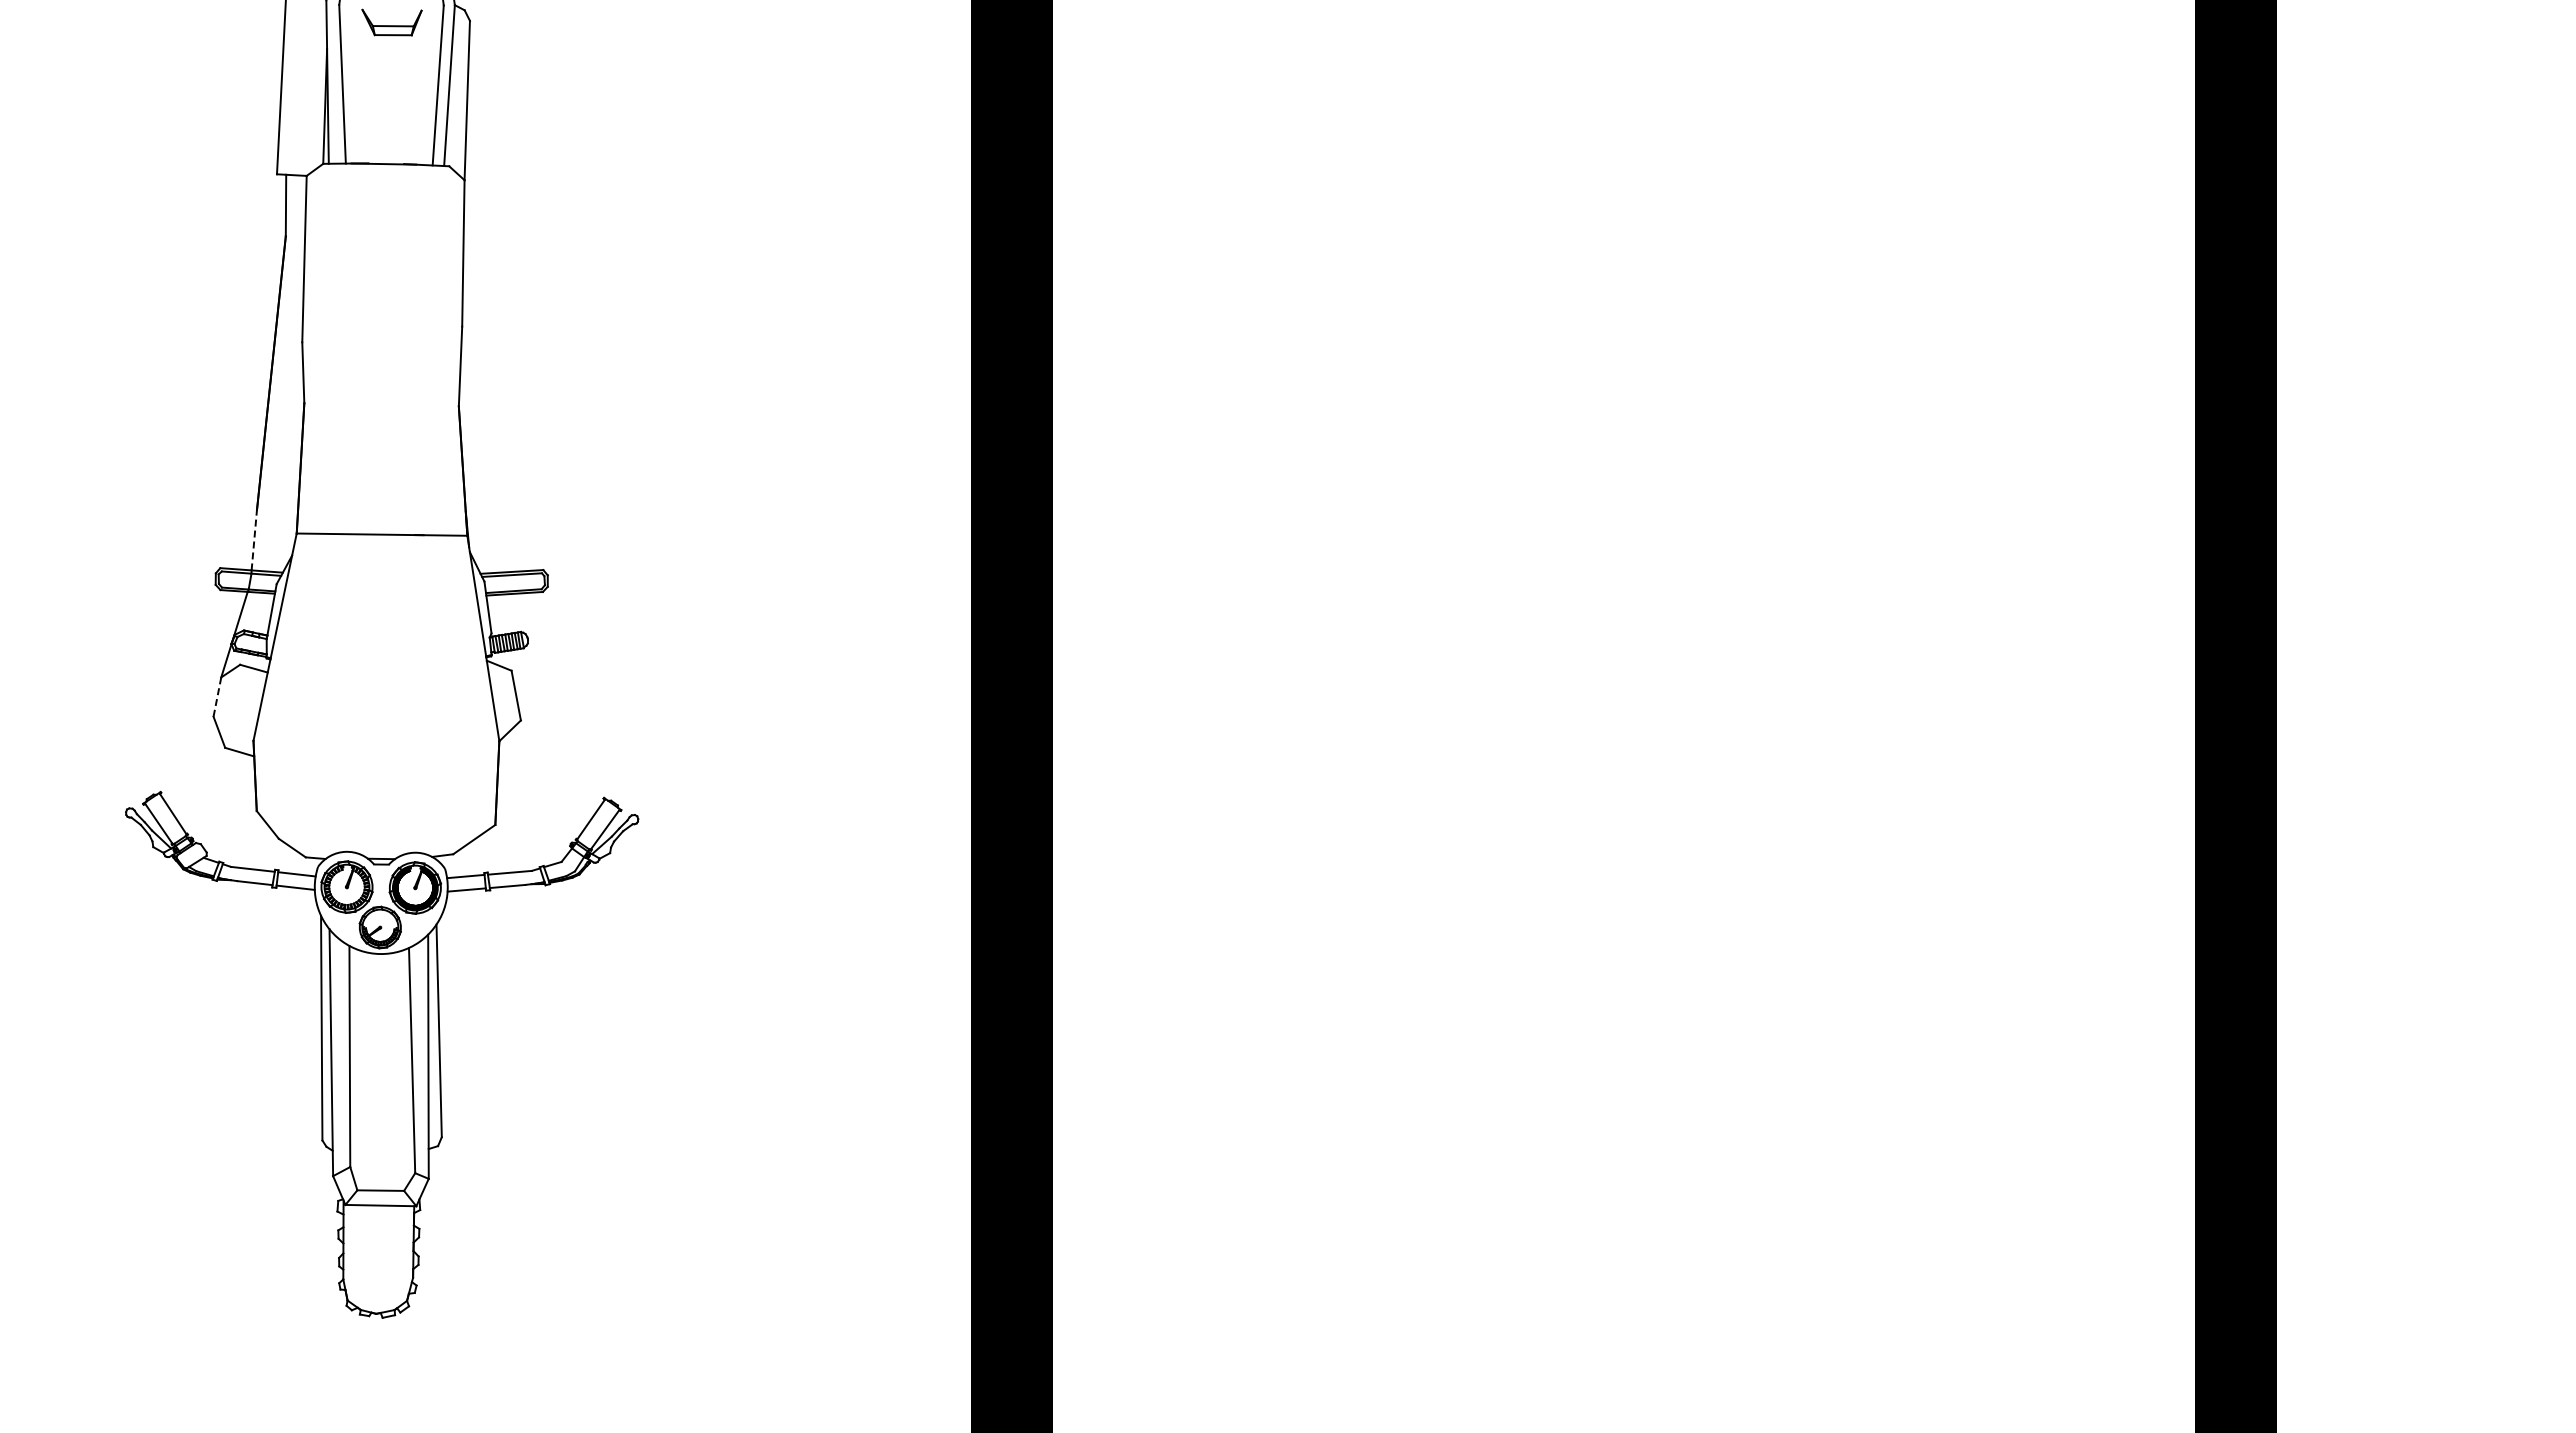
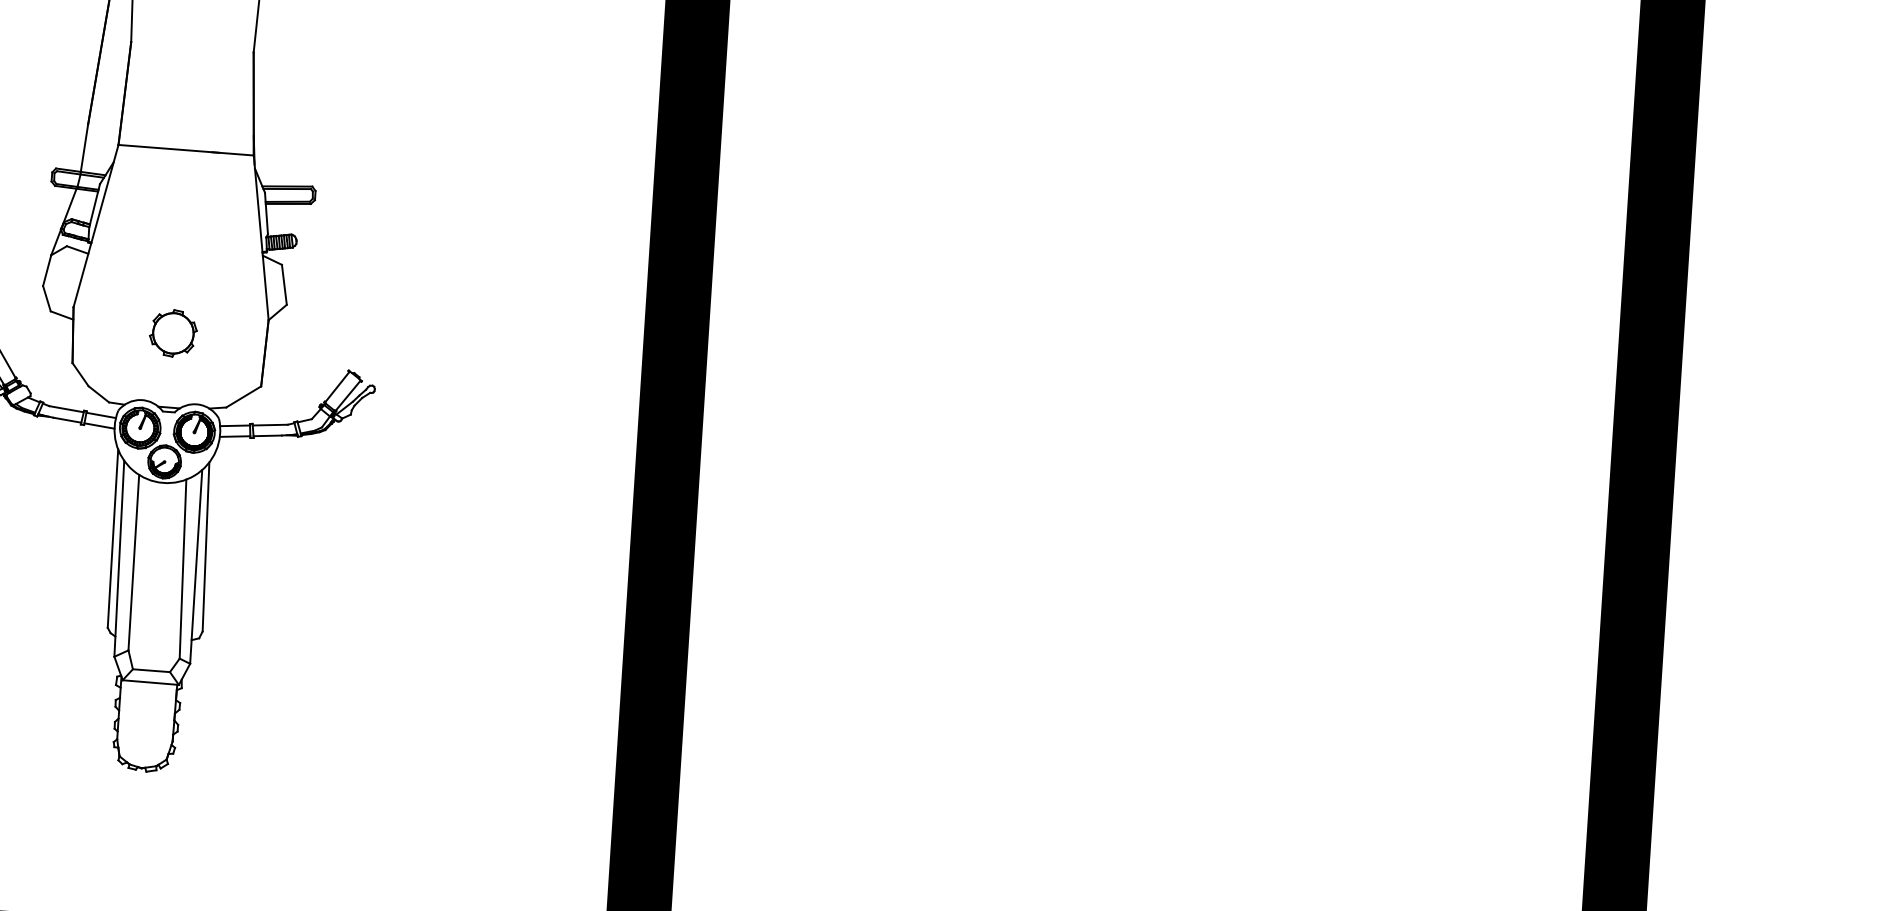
line: (254, 539) -> (84, 147), dashed -> solid
line: (217, 696) -> (47, 270), dashed -> solid
part: (380, 765) -> (173, 333), added

